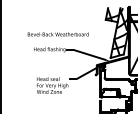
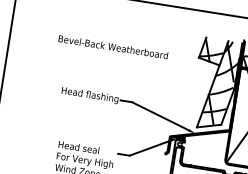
text: (57, 34) -> (111, 47), moved

